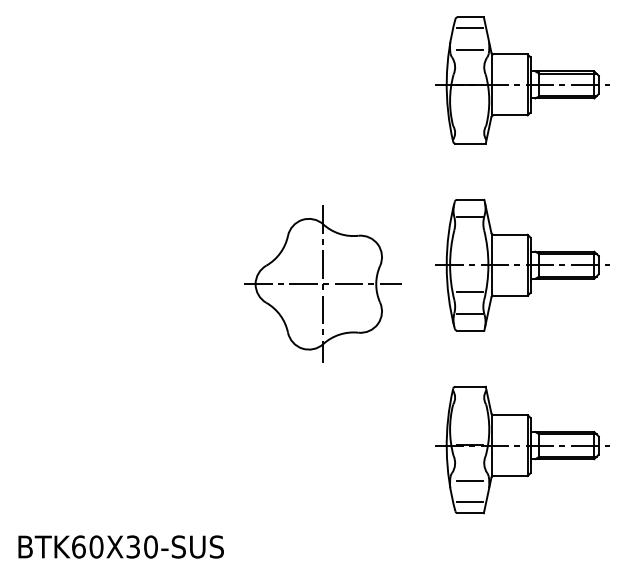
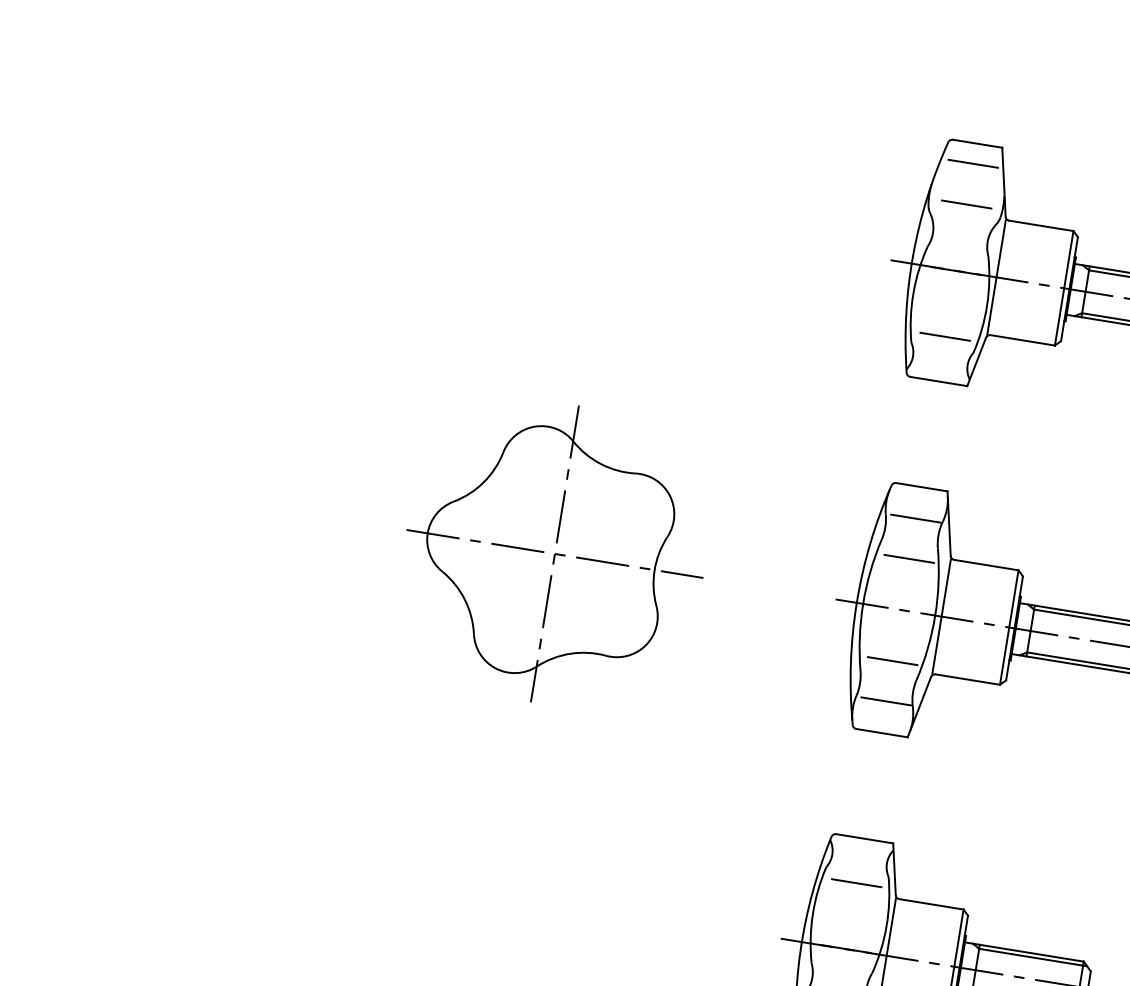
line: (470, 120) -> (945, 337), added
line: (470, 238) -> (909, 559), added
part: (322, 283) -> (553, 552), moved
line: (470, 410) -> (857, 883), added

